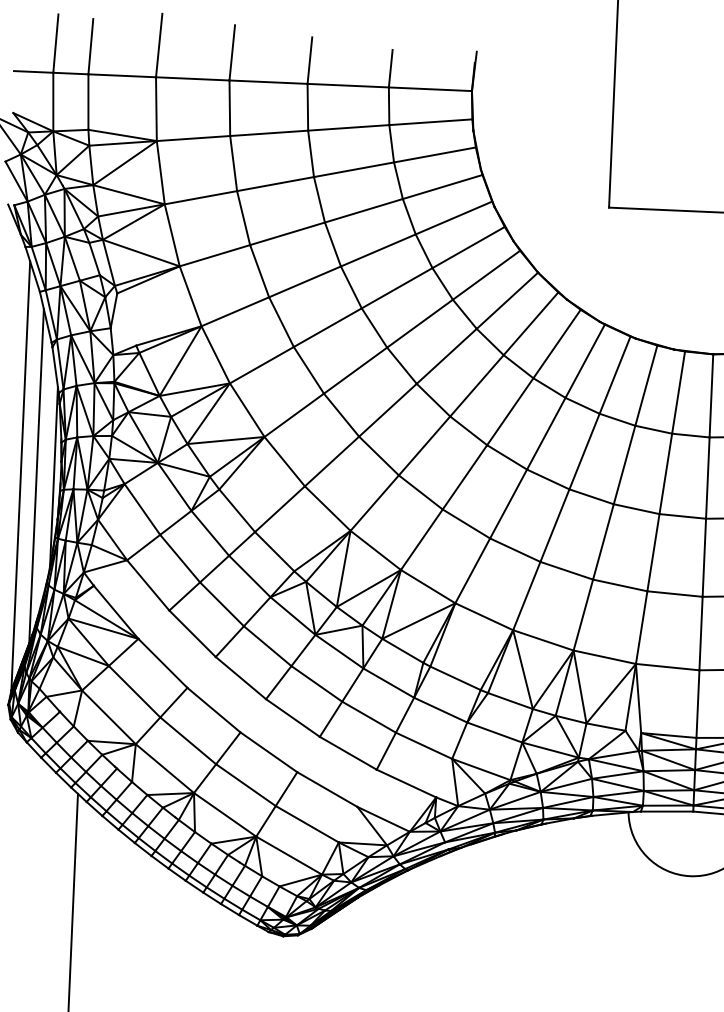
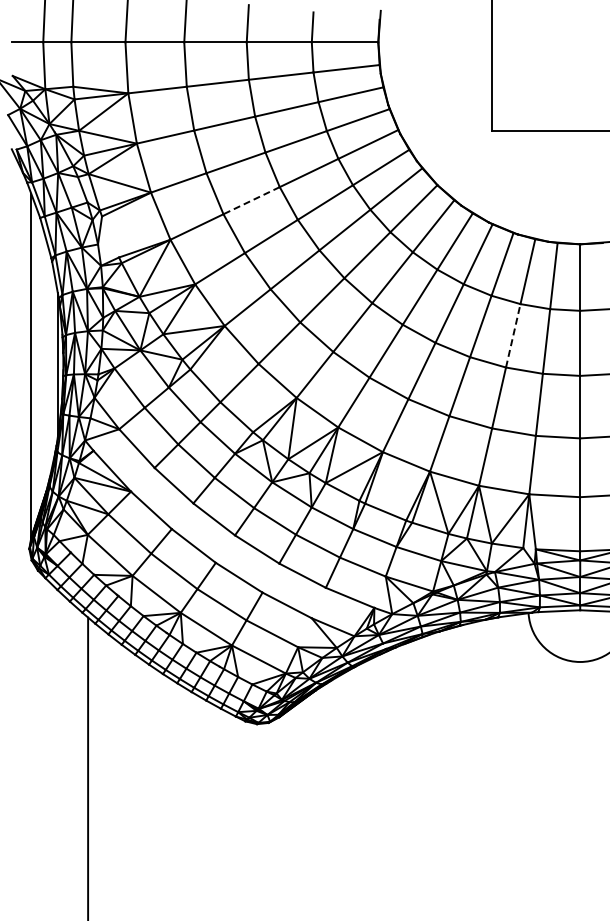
line: (304, 281) -> (251, 200), solid -> dashed
line: (624, 464) -> (513, 335), solid -> dashed
line: (35, 476) -> (43, 365), removed

